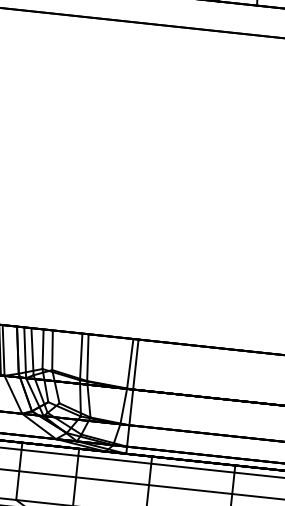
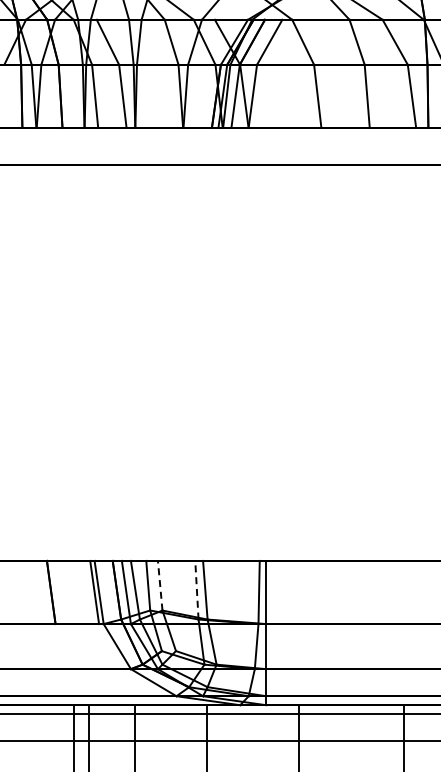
line: (52, 350) -> (160, 585), solid -> dashed
line: (80, 356) -> (196, 589), solid -> dashed

